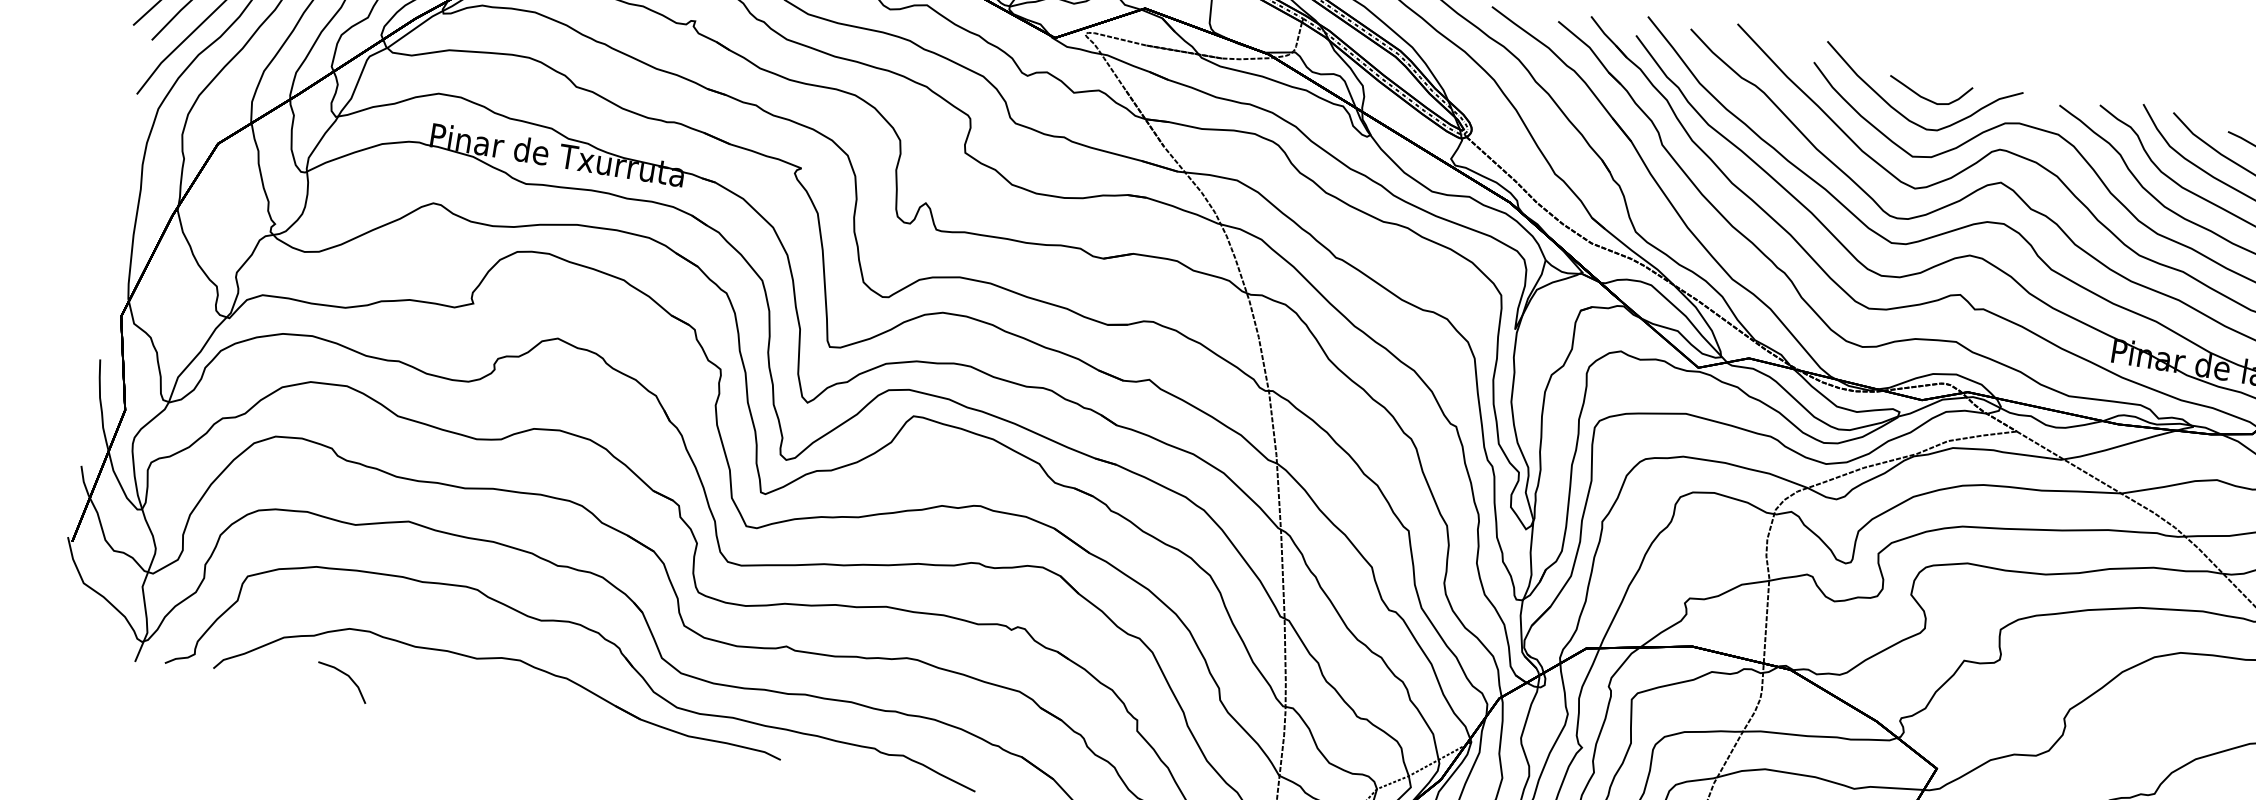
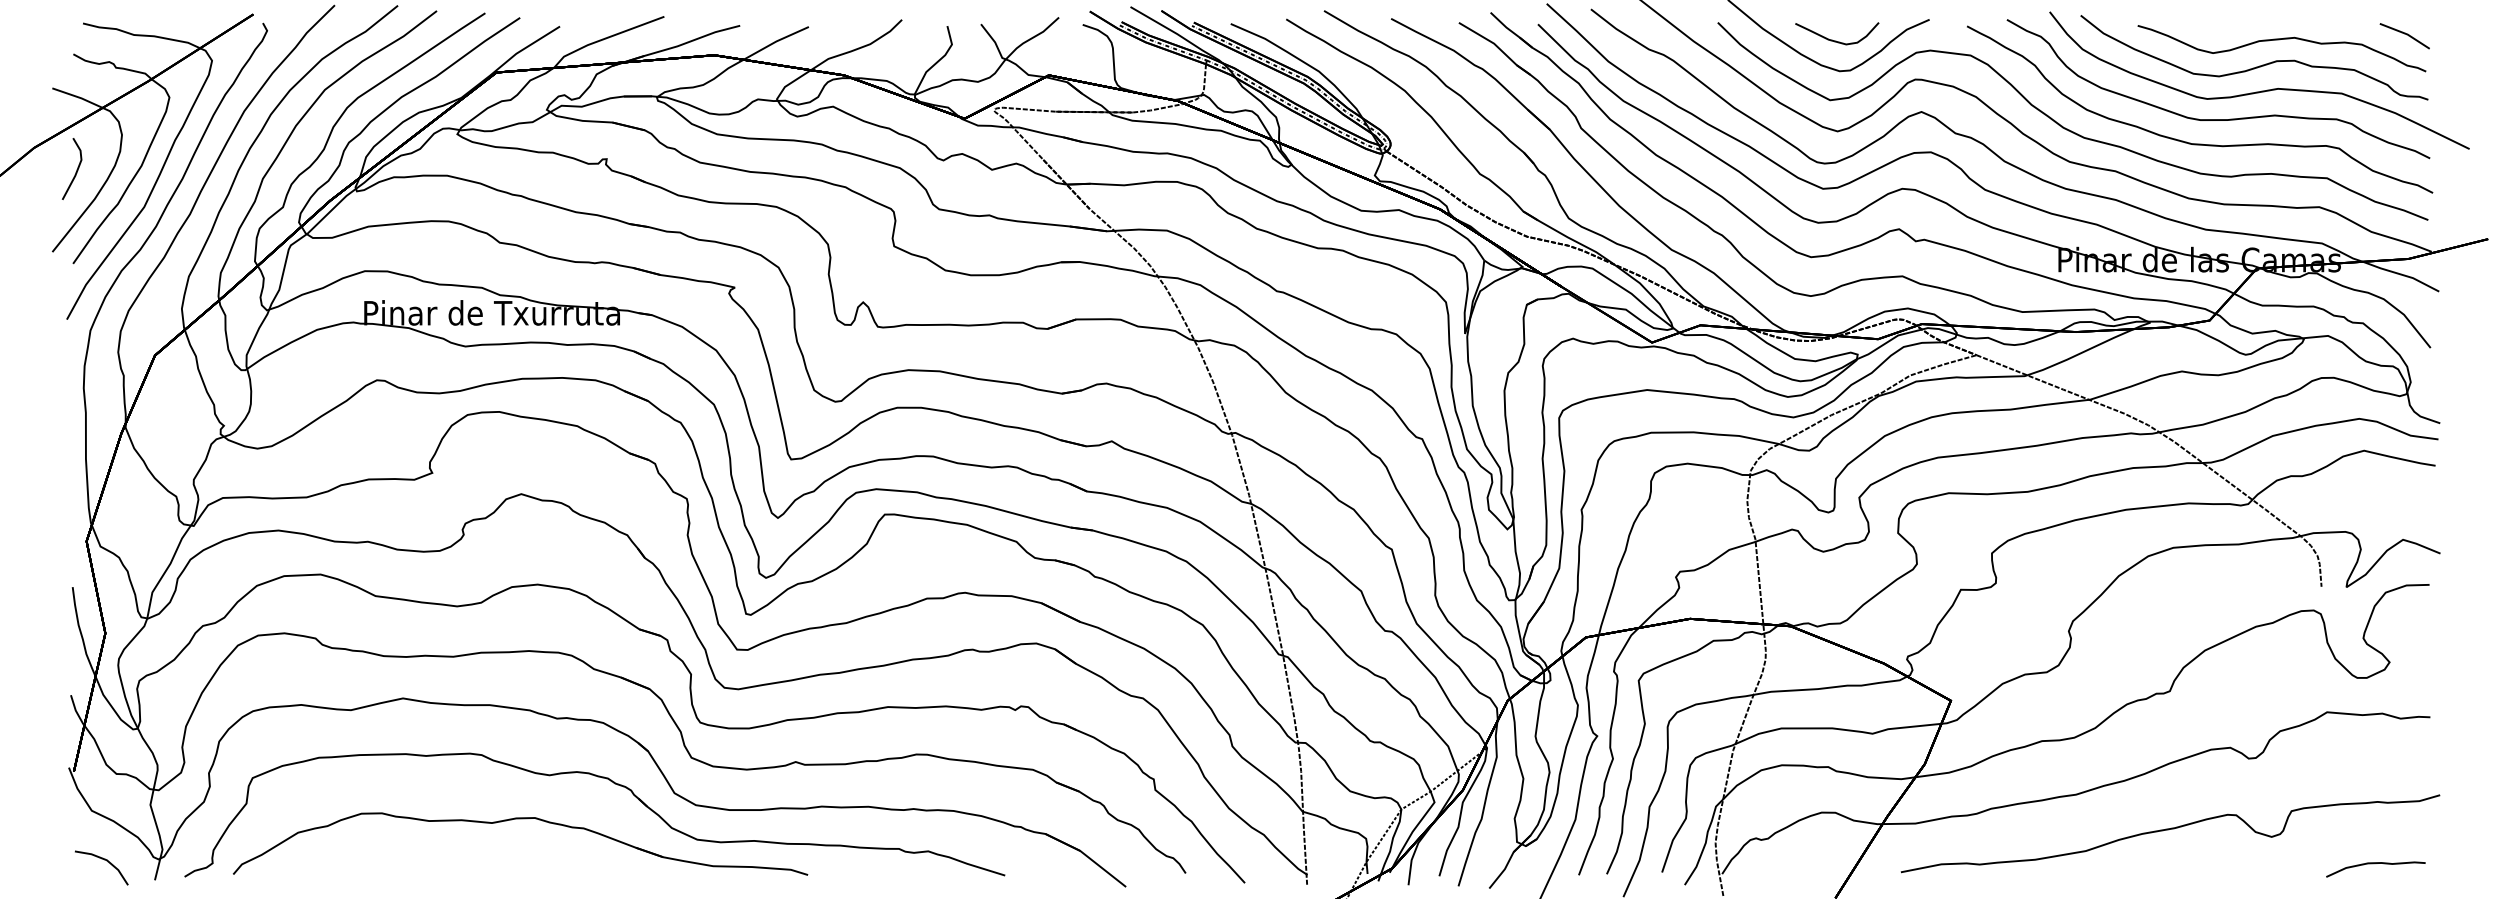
line: (346, 675) -> (104, 860), moved

